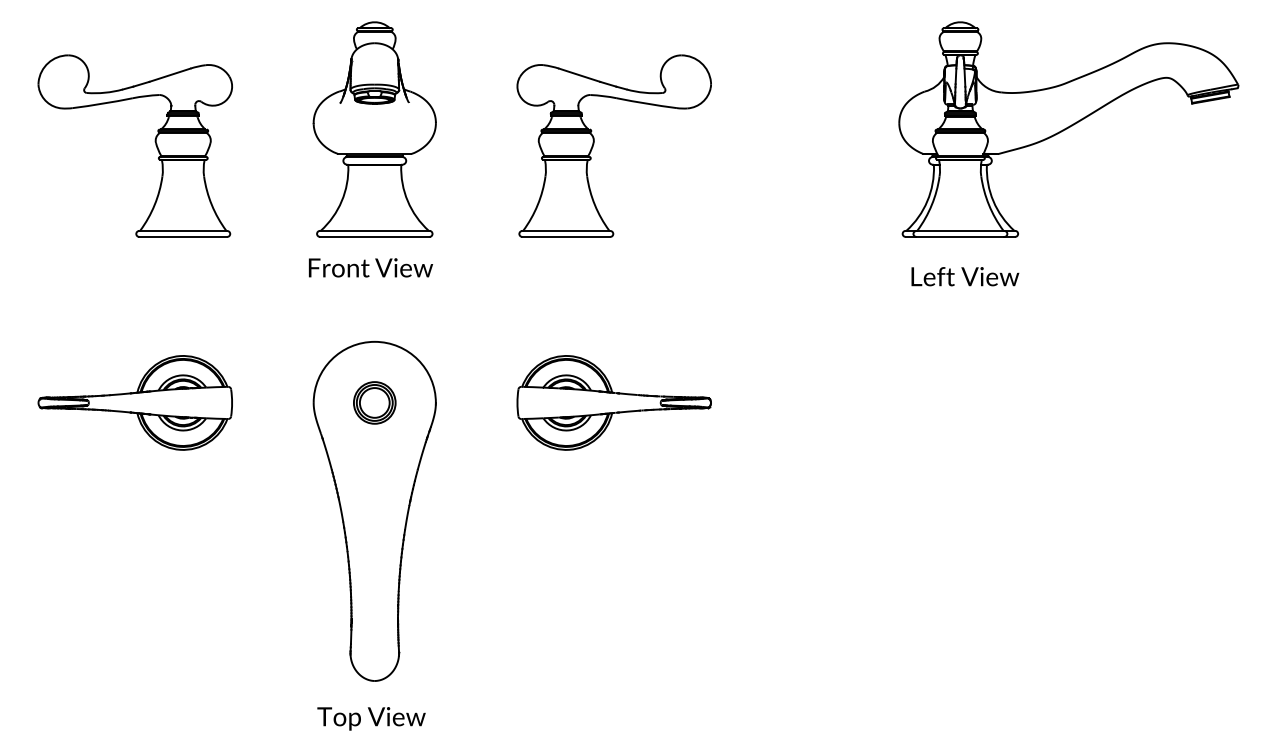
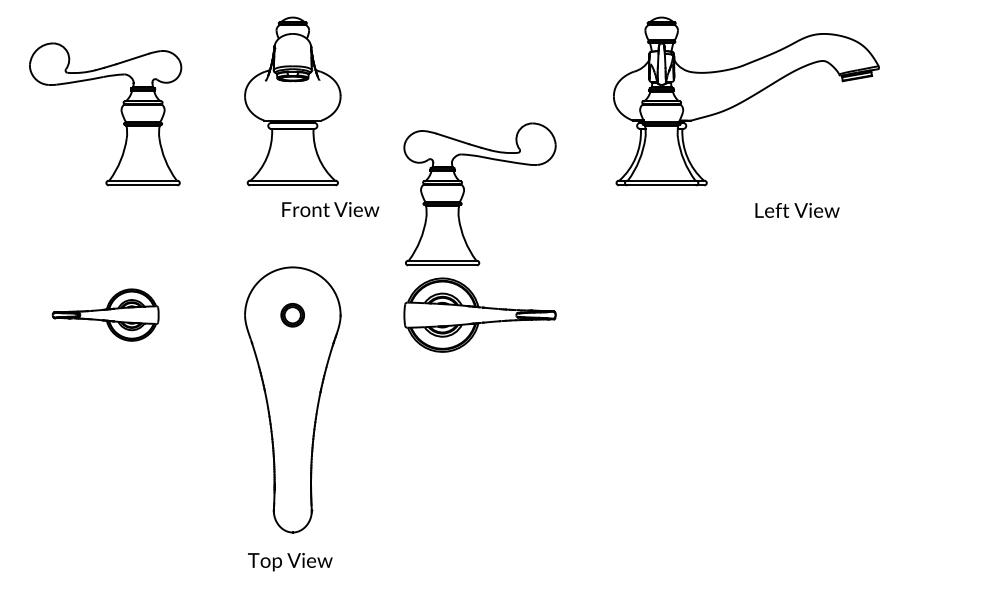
part: (1068, 129) -> (746, 101), moved
part: (594, 146) -> (464, 194), moved
text: (370, 267) -> (330, 209), moved
text: (965, 276) -> (797, 210), moved
part: (135, 402) -> (105, 314), size x0.7
part: (374, 403) -> (292, 315), size x0.7

